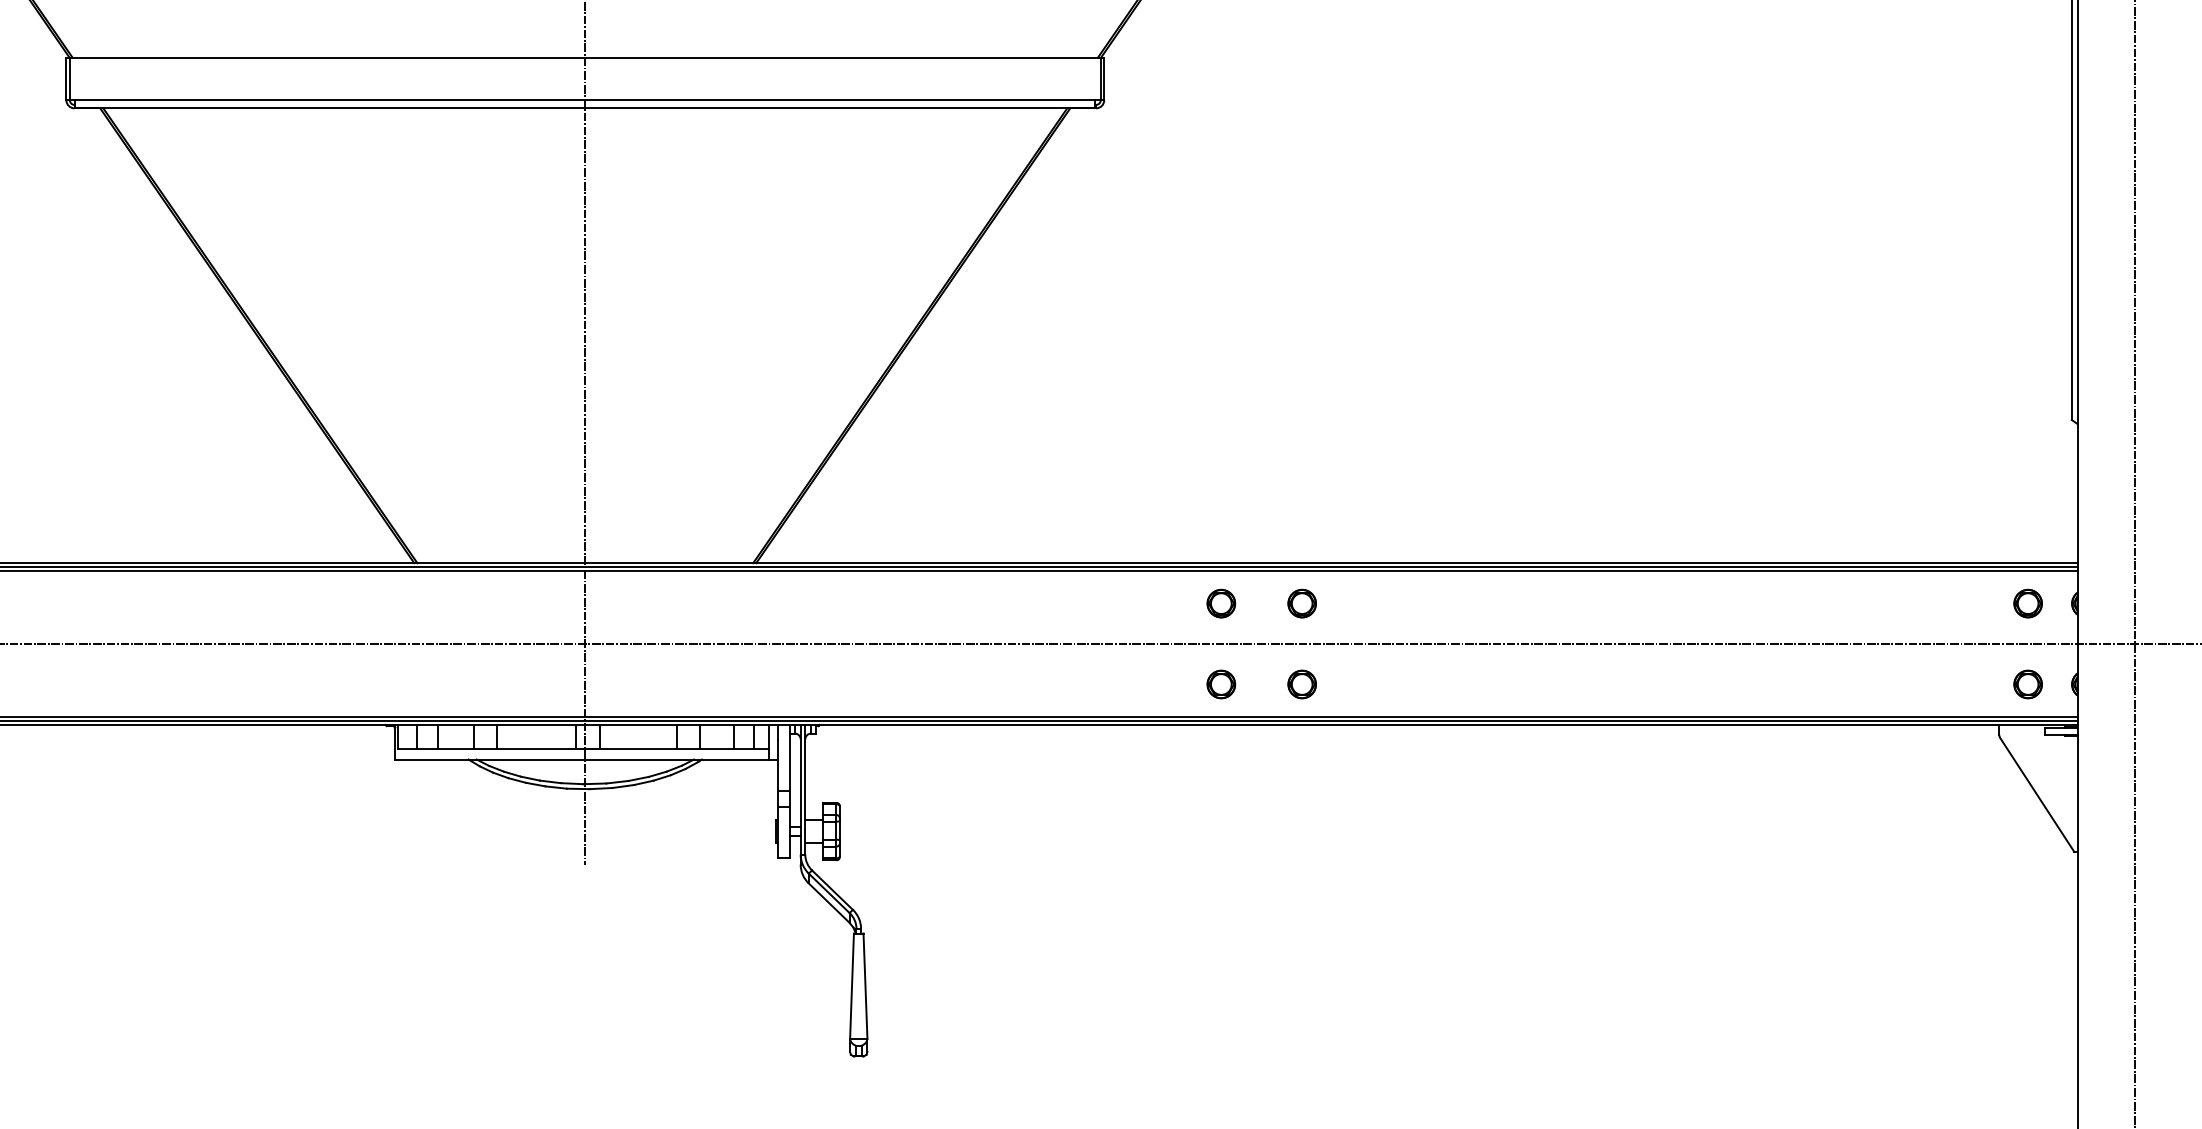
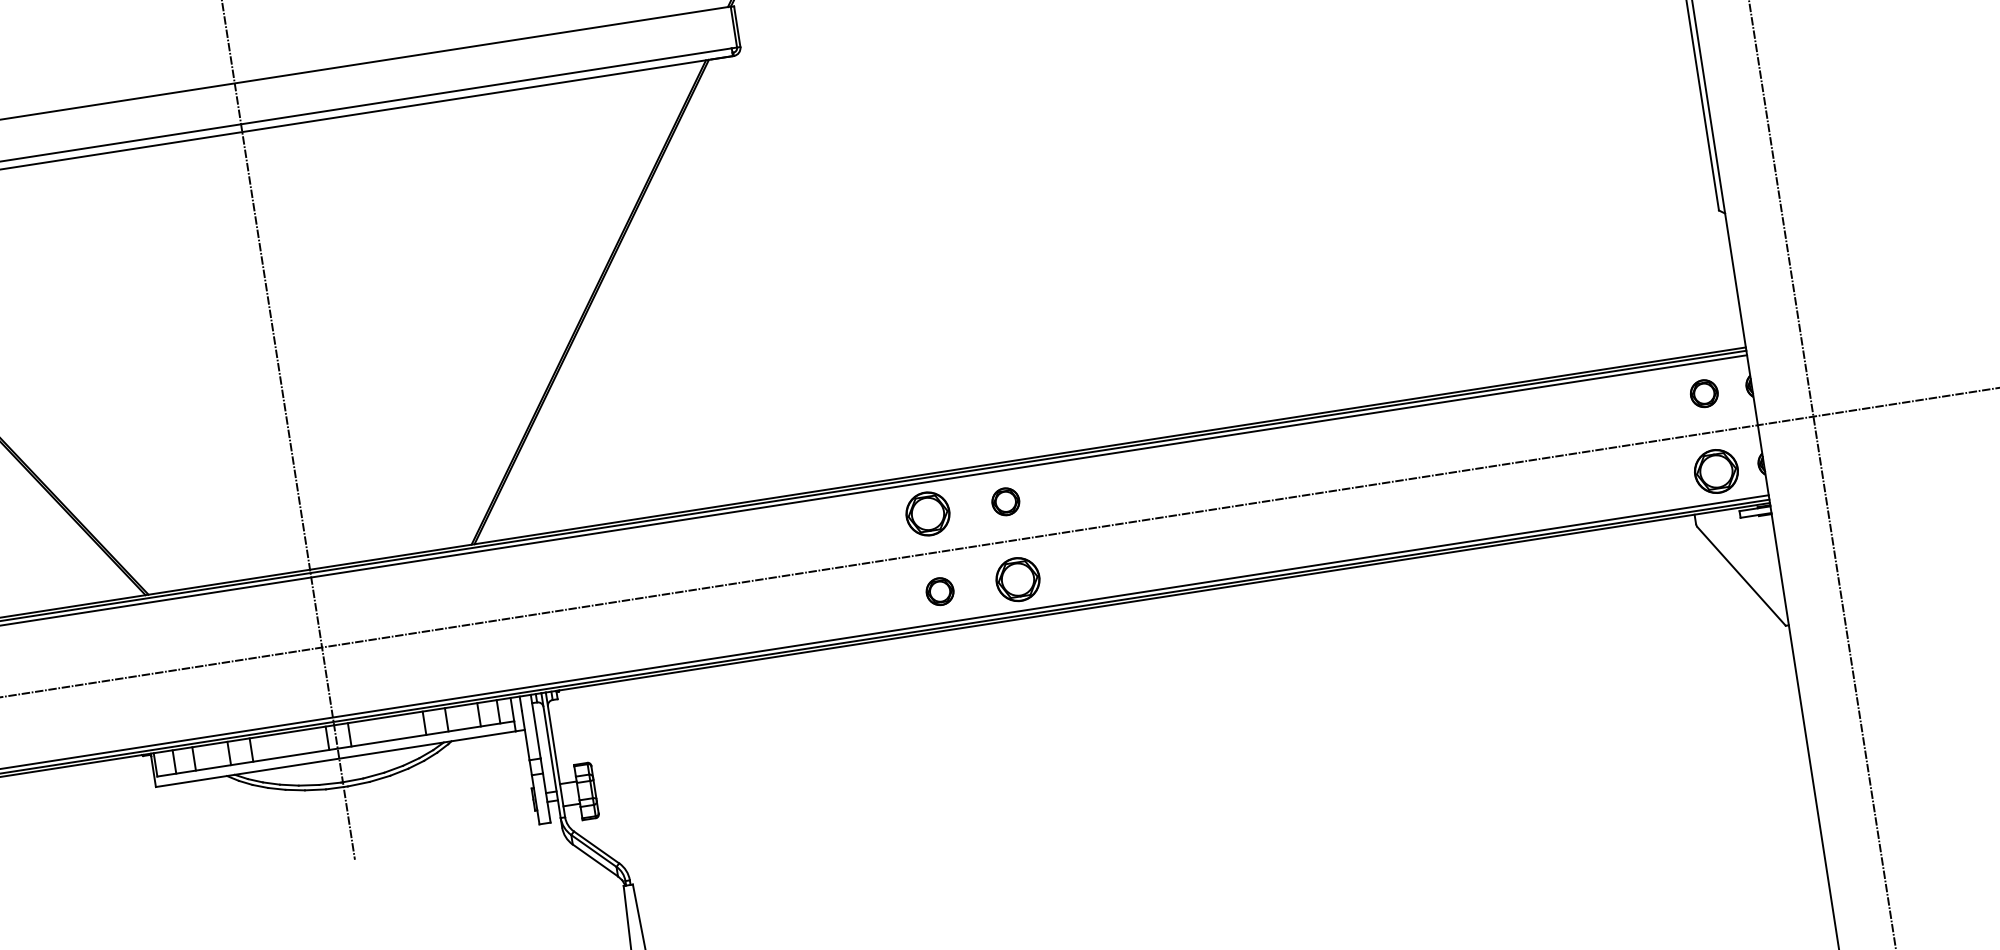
part: (1221, 603) -> (928, 513), size x1.6
part: (1301, 684) -> (1017, 579), size x1.6
part: (2027, 684) -> (1715, 471), size x1.6

